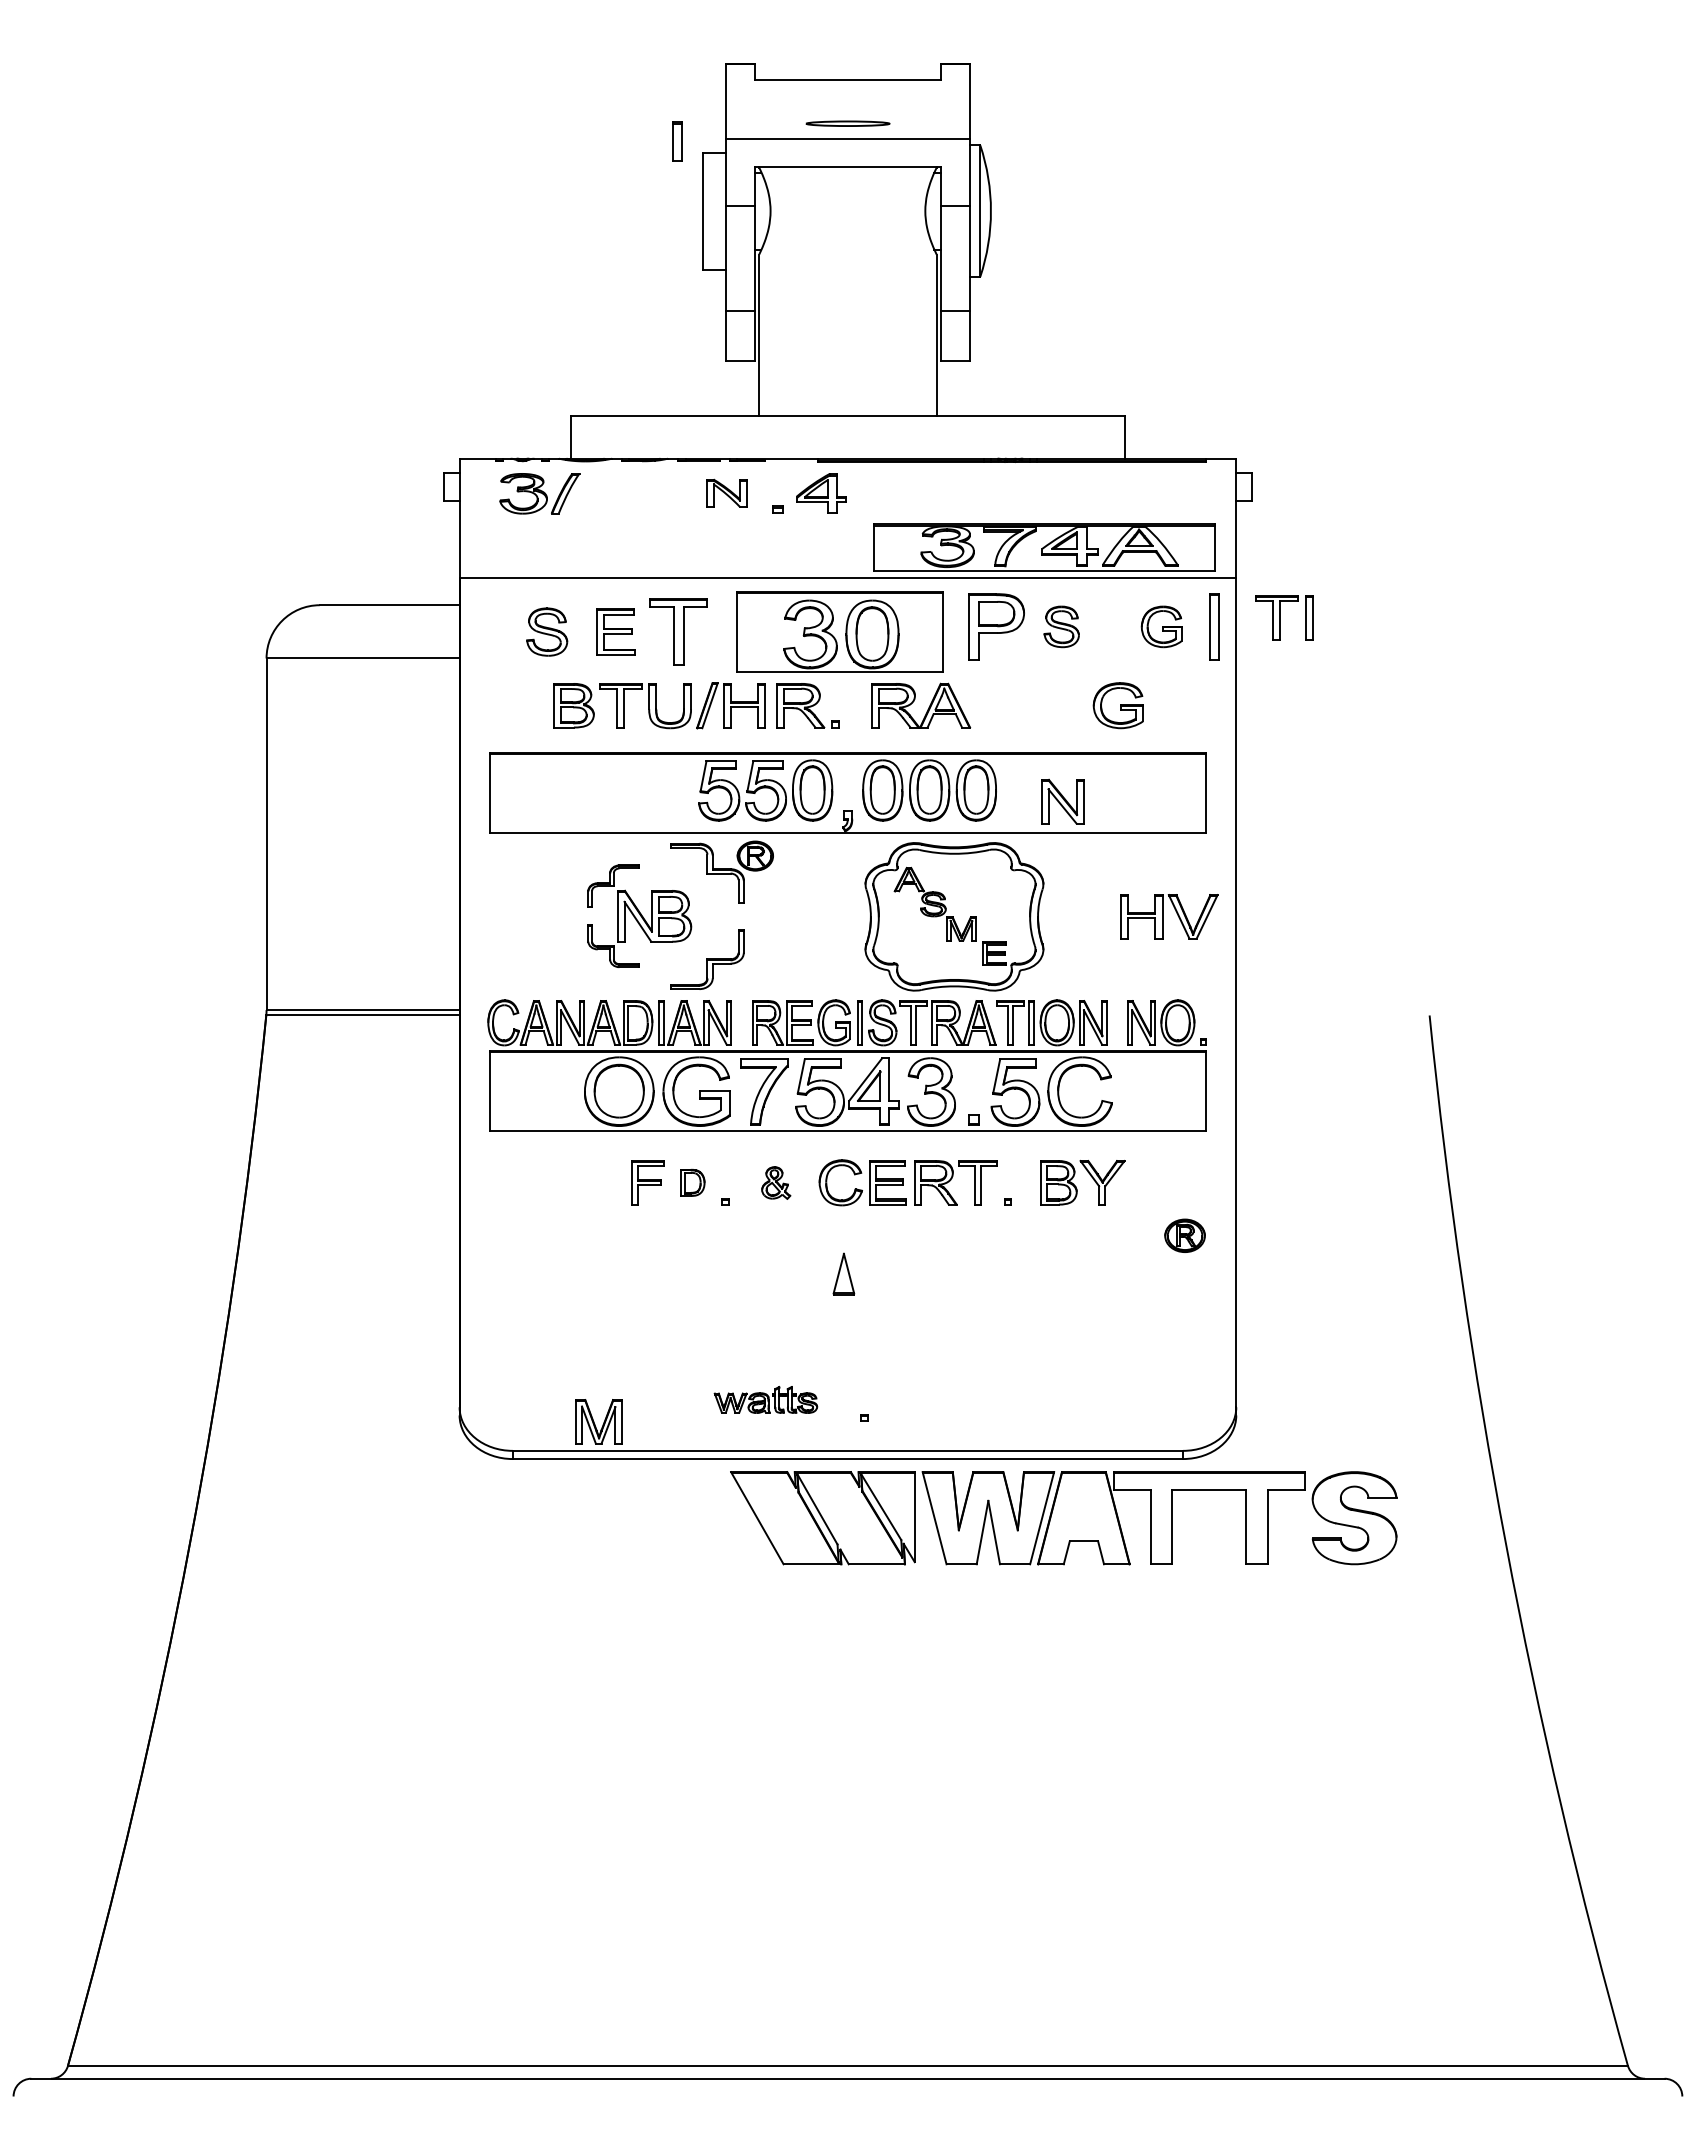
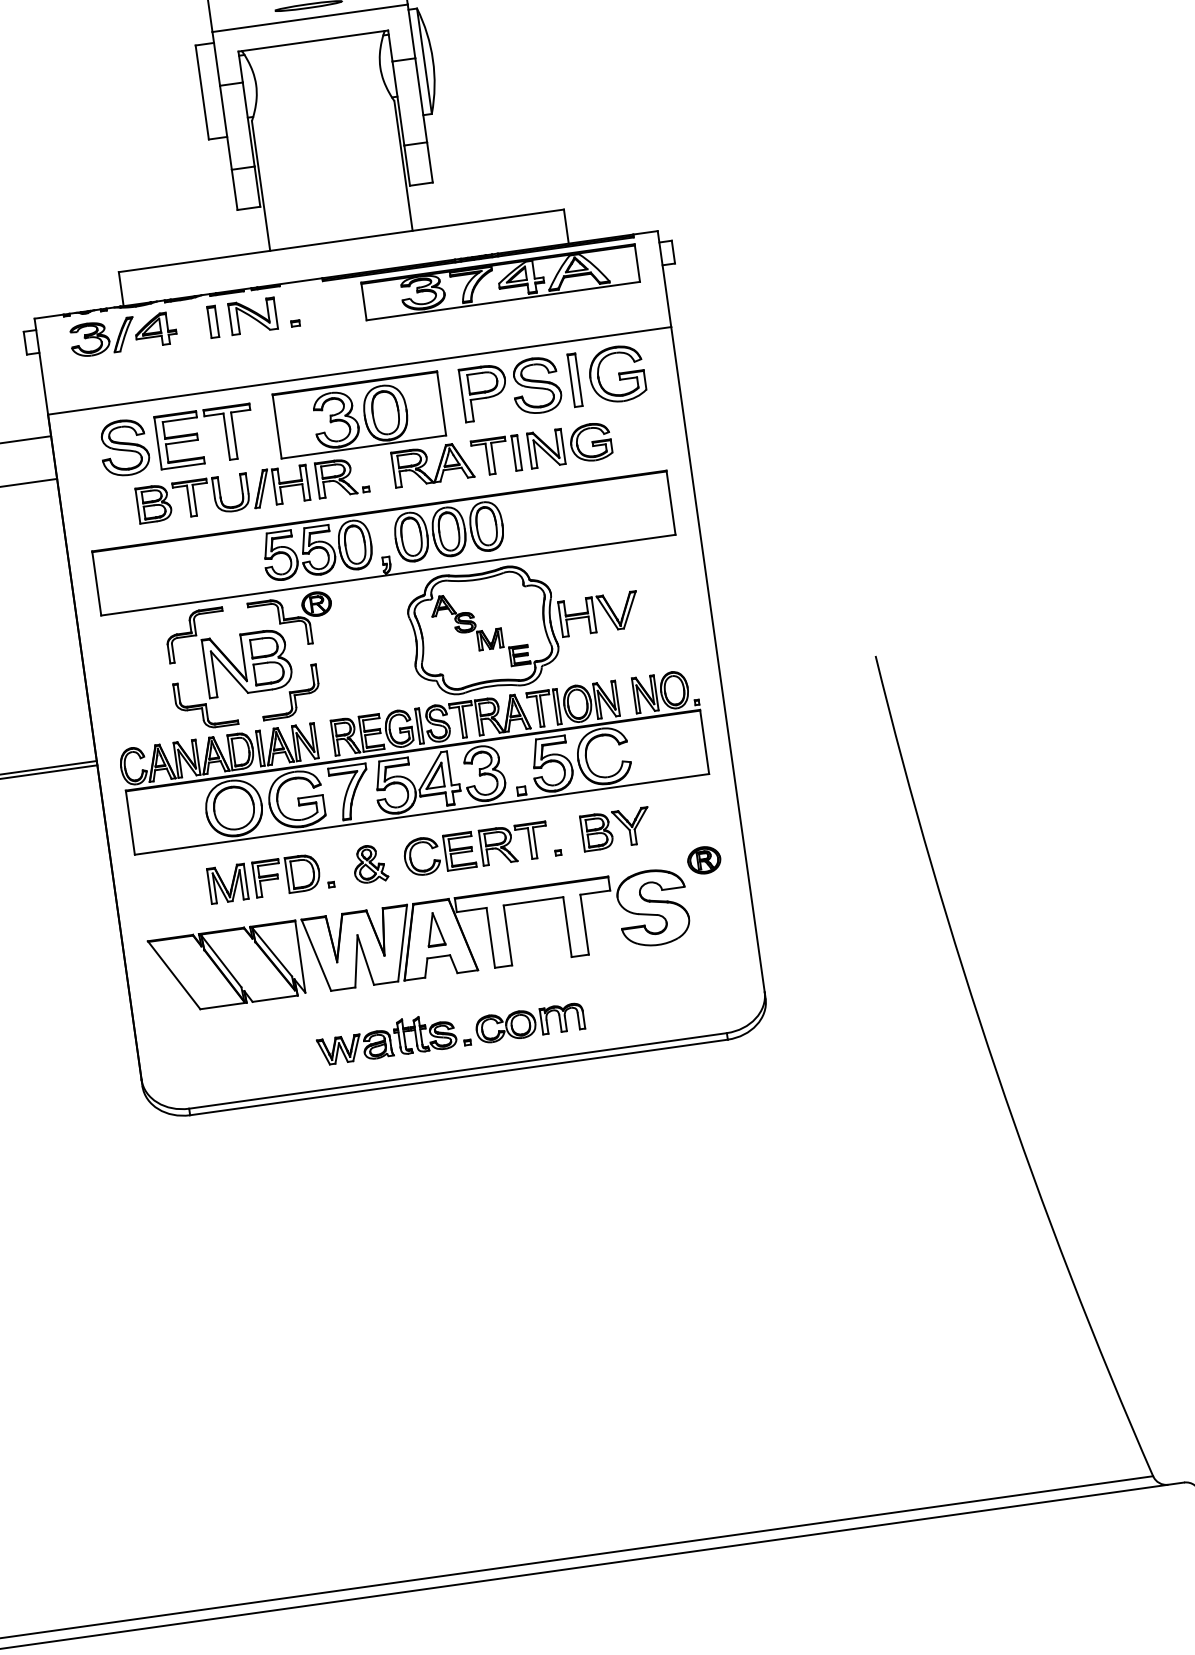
part: (677, 141) -> (213, 321), moved
part: (726, 493) -> (252, 316), size x1.43
part: (821, 493) -> (155, 330), moved
part: (1044, 547) -> (500, 282), moved
part: (1284, 617) -> (496, 455), moved
part: (1061, 626) -> (536, 385), size x1.67
part: (1161, 626) -> (616, 374), size x1.67
part: (1214, 626) -> (574, 379), moved
part: (546, 631) -> (123, 447), size x1.43
part: (615, 631) -> (179, 439), size x1.43
part: (1062, 801) -> (546, 448), moved
part: (639, 915) -> (230, 664), size x1.43
part: (1169, 916) -> (599, 613), moved
part: (692, 1182) -> (303, 873), size x1.67
part: (776, 1182) -> (370, 863), size x1.43
part: (765, 1399) -> (386, 1038), size x1.67
part: (943, 1404) -> (529, 1022), added
part: (598, 1421) -> (227, 883), moved
part: (1063, 1518) -> (419, 940), moved

